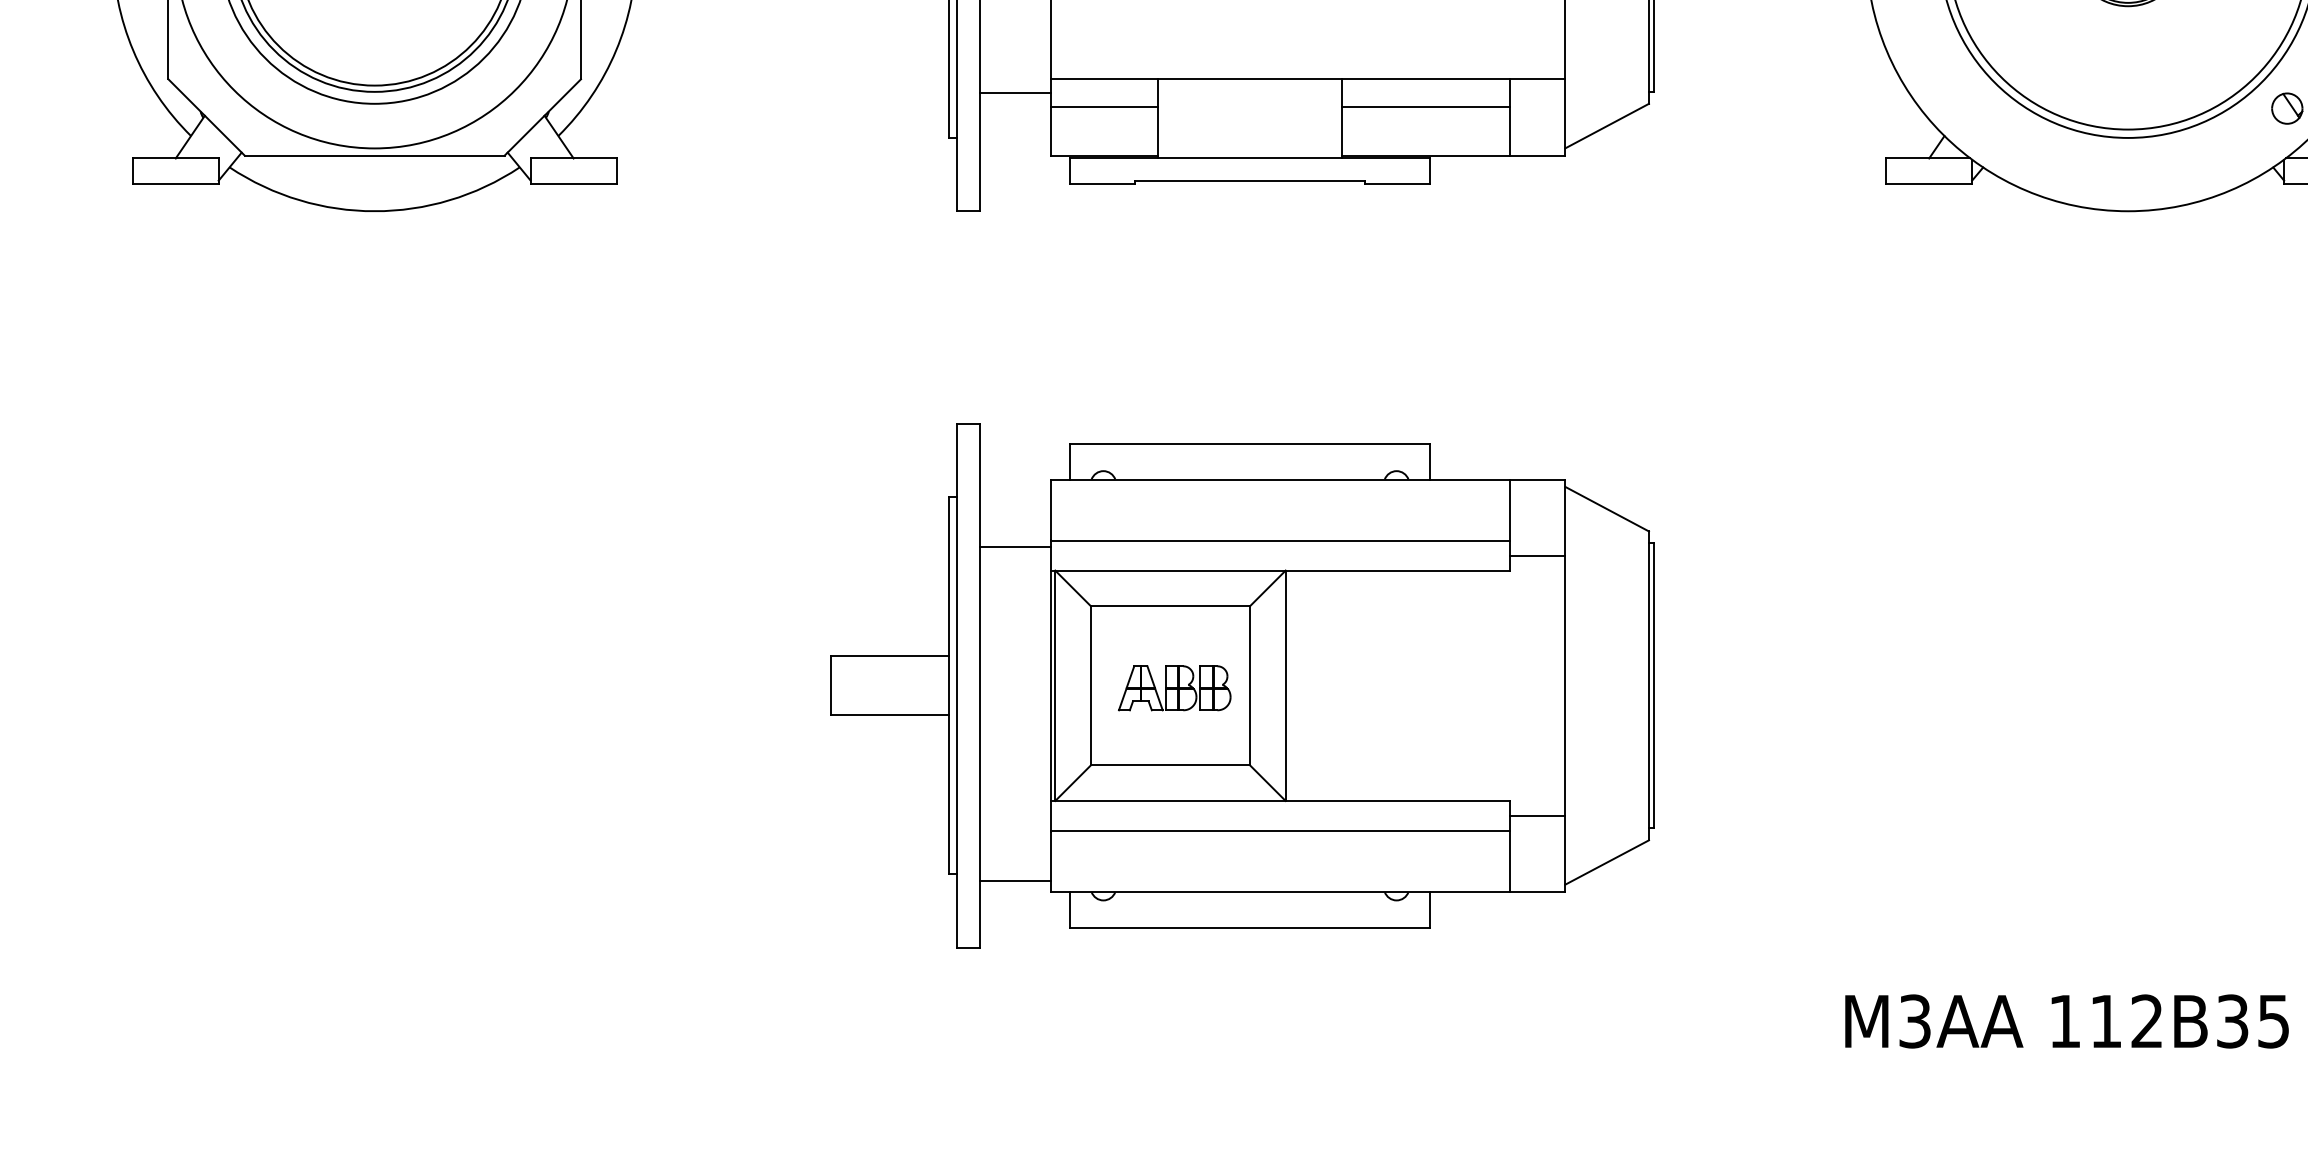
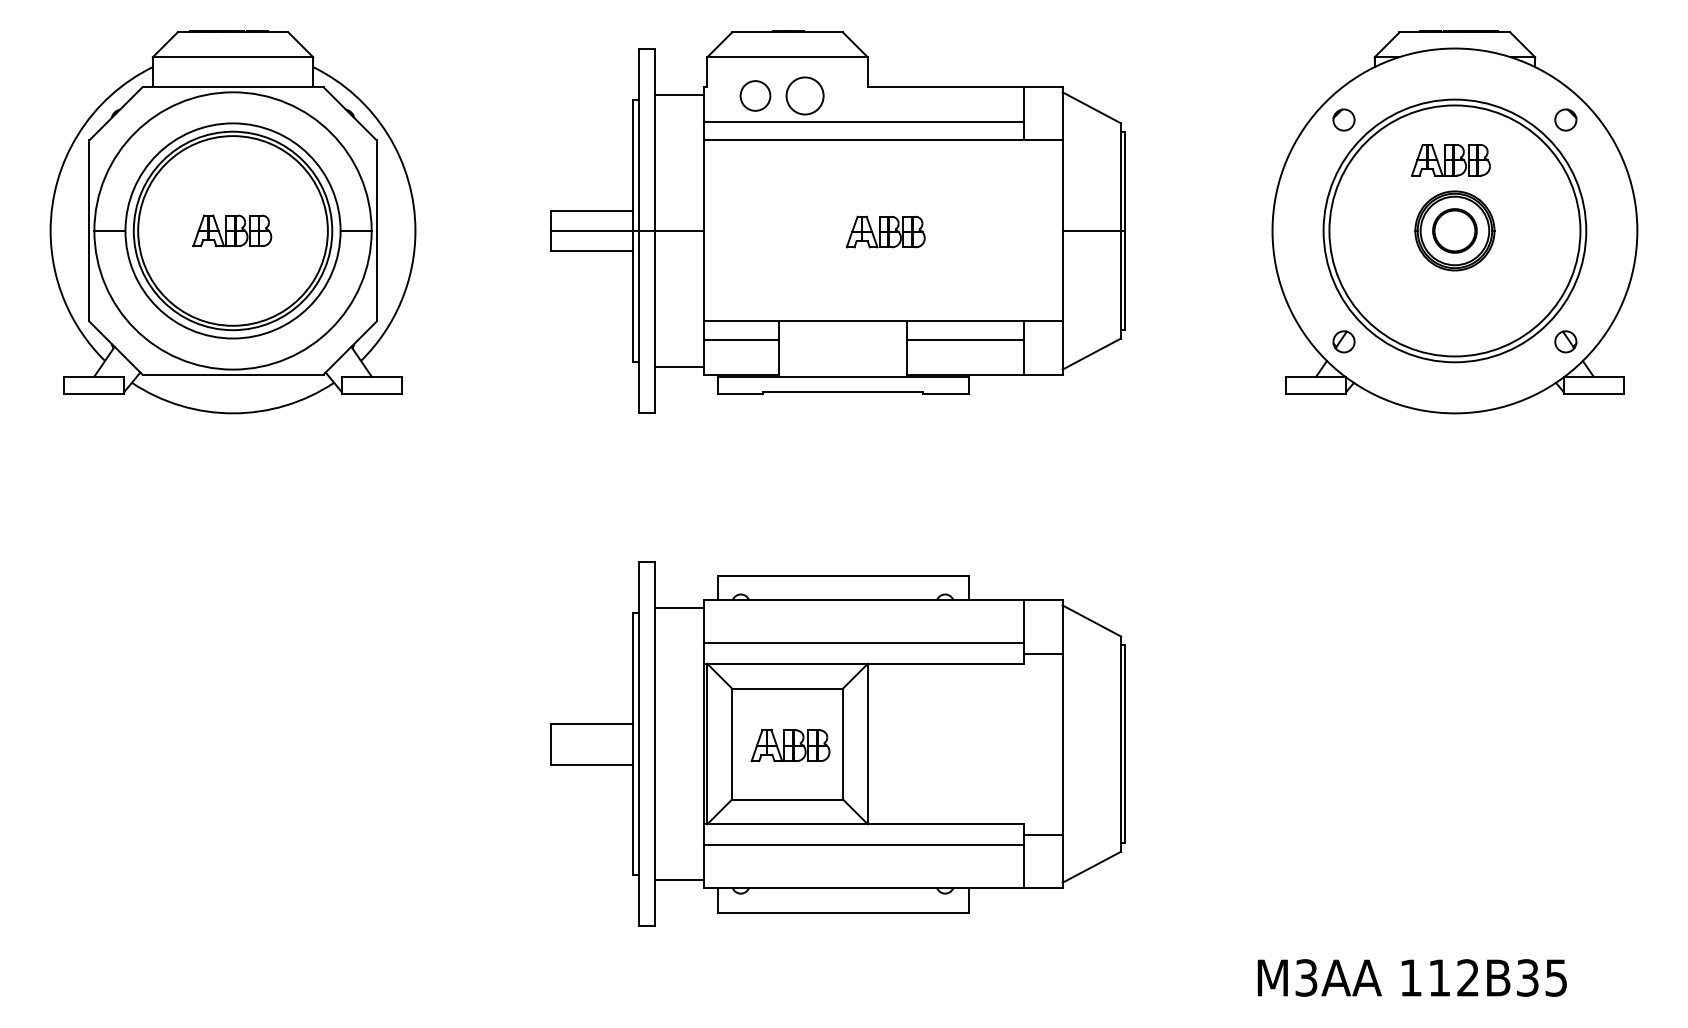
line: (1015, 93) -> (679, 367), moved
part: (1968, 108) -> (1343, 341), added
line: (1015, 547) -> (679, 608), moved

